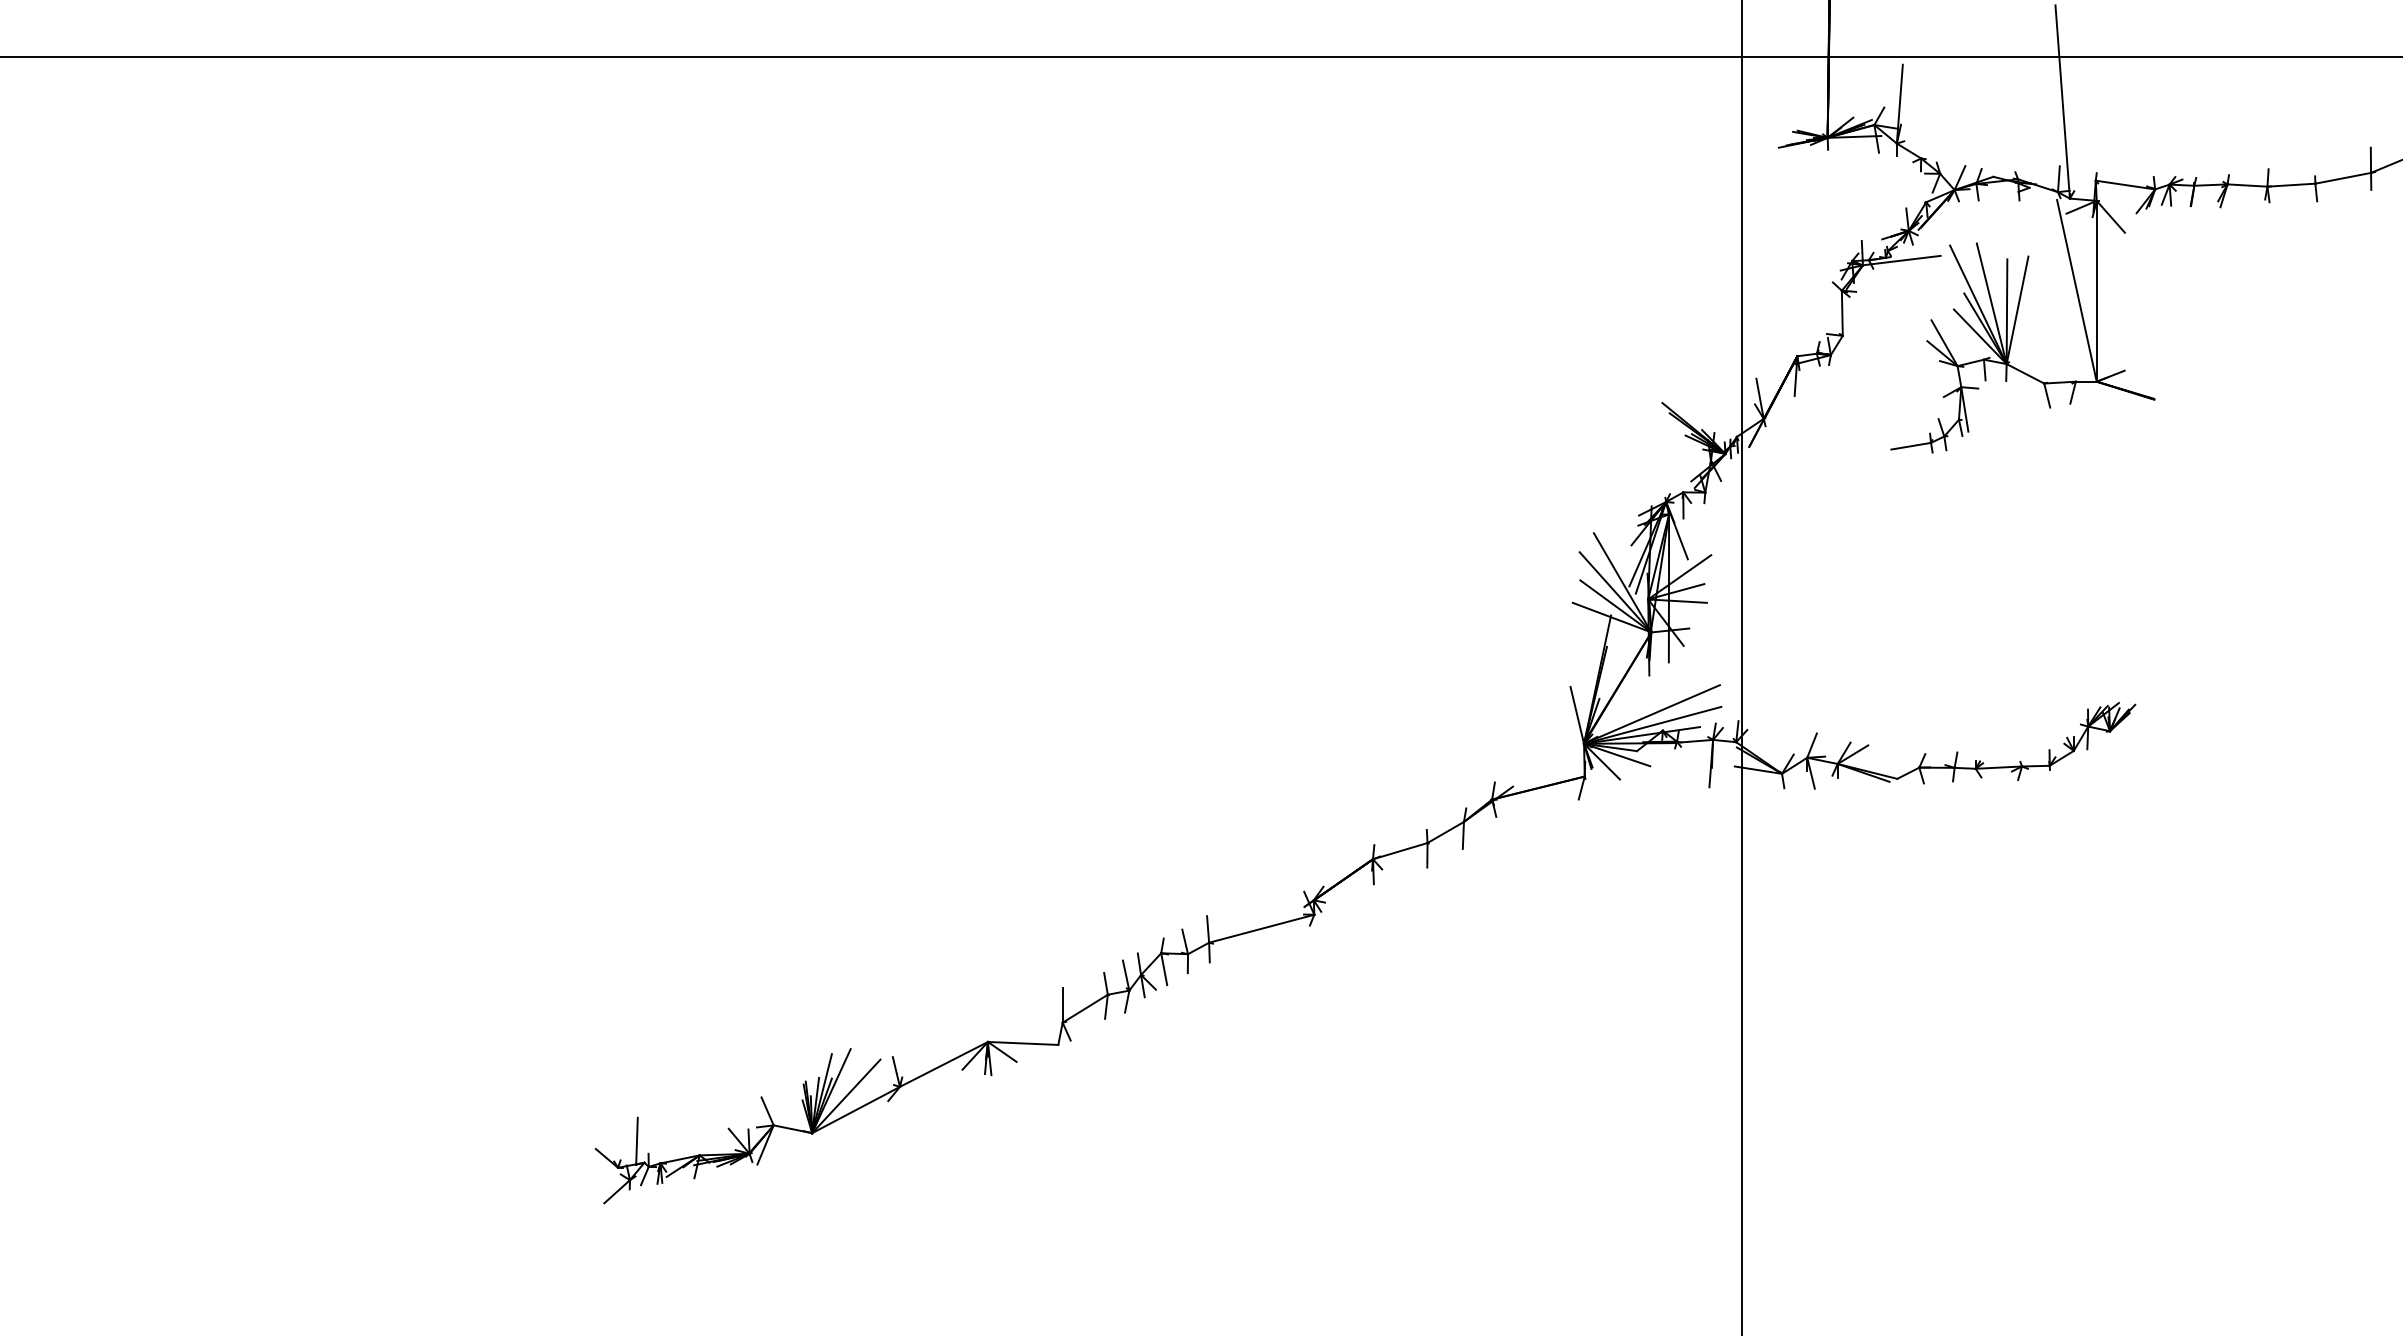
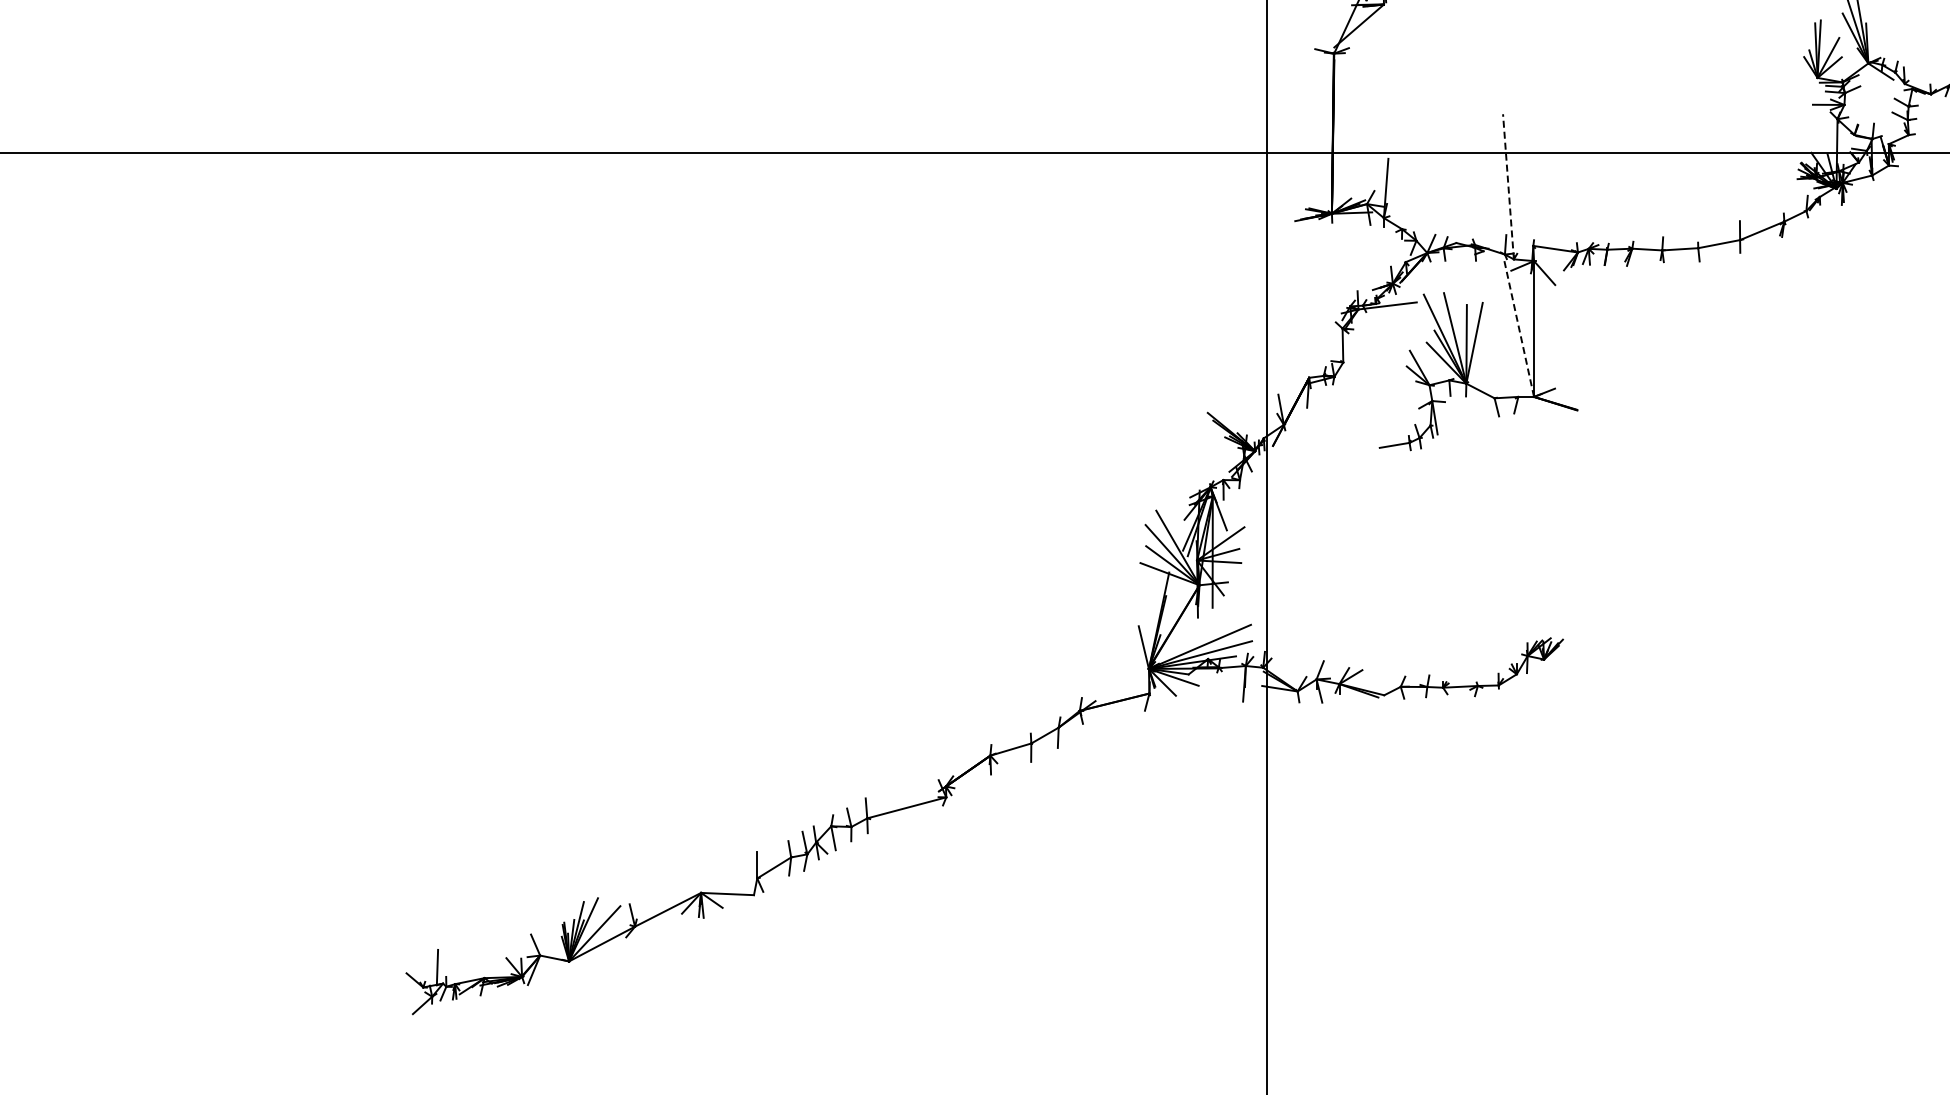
line: (2062, 101) -> (1508, 186), solid -> dashed
line: (2077, 290) -> (1519, 328), solid -> dashed

